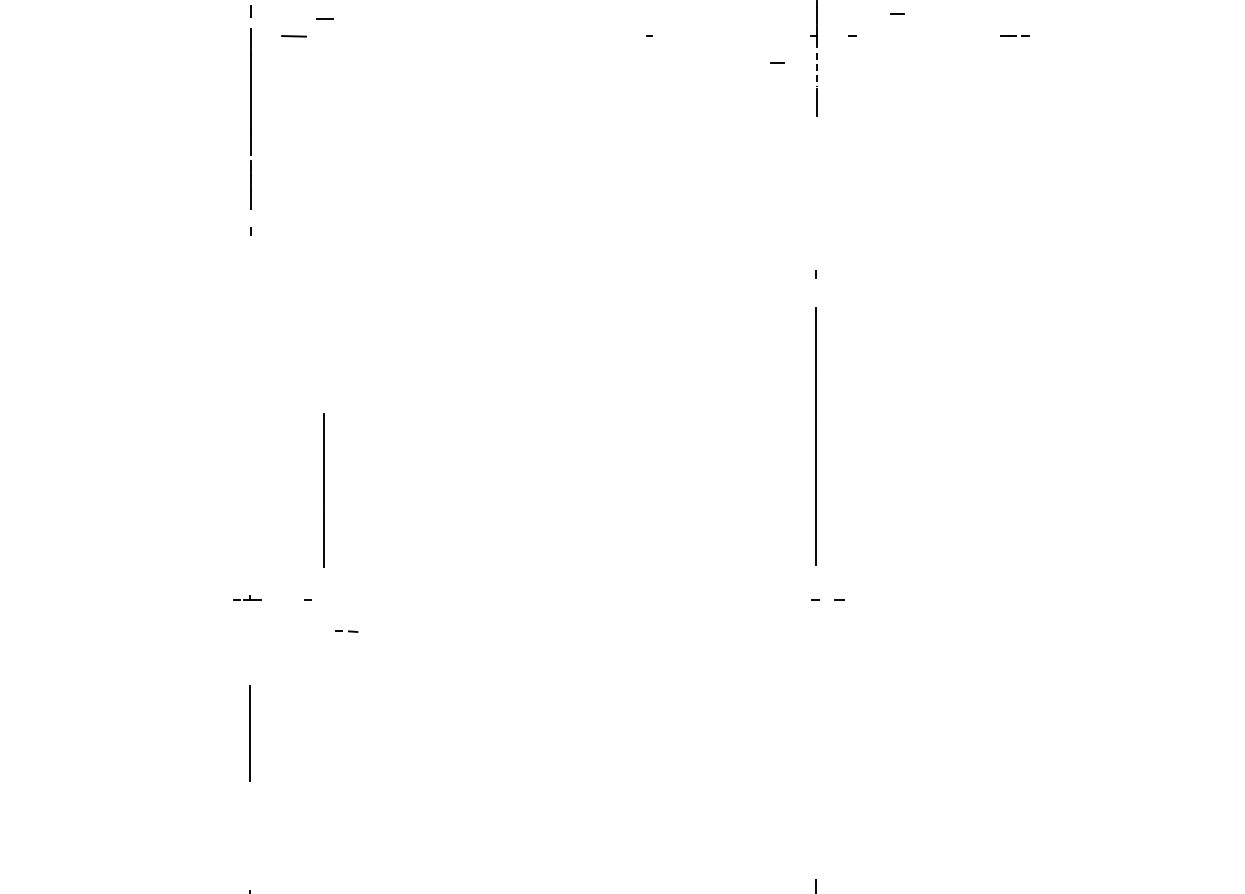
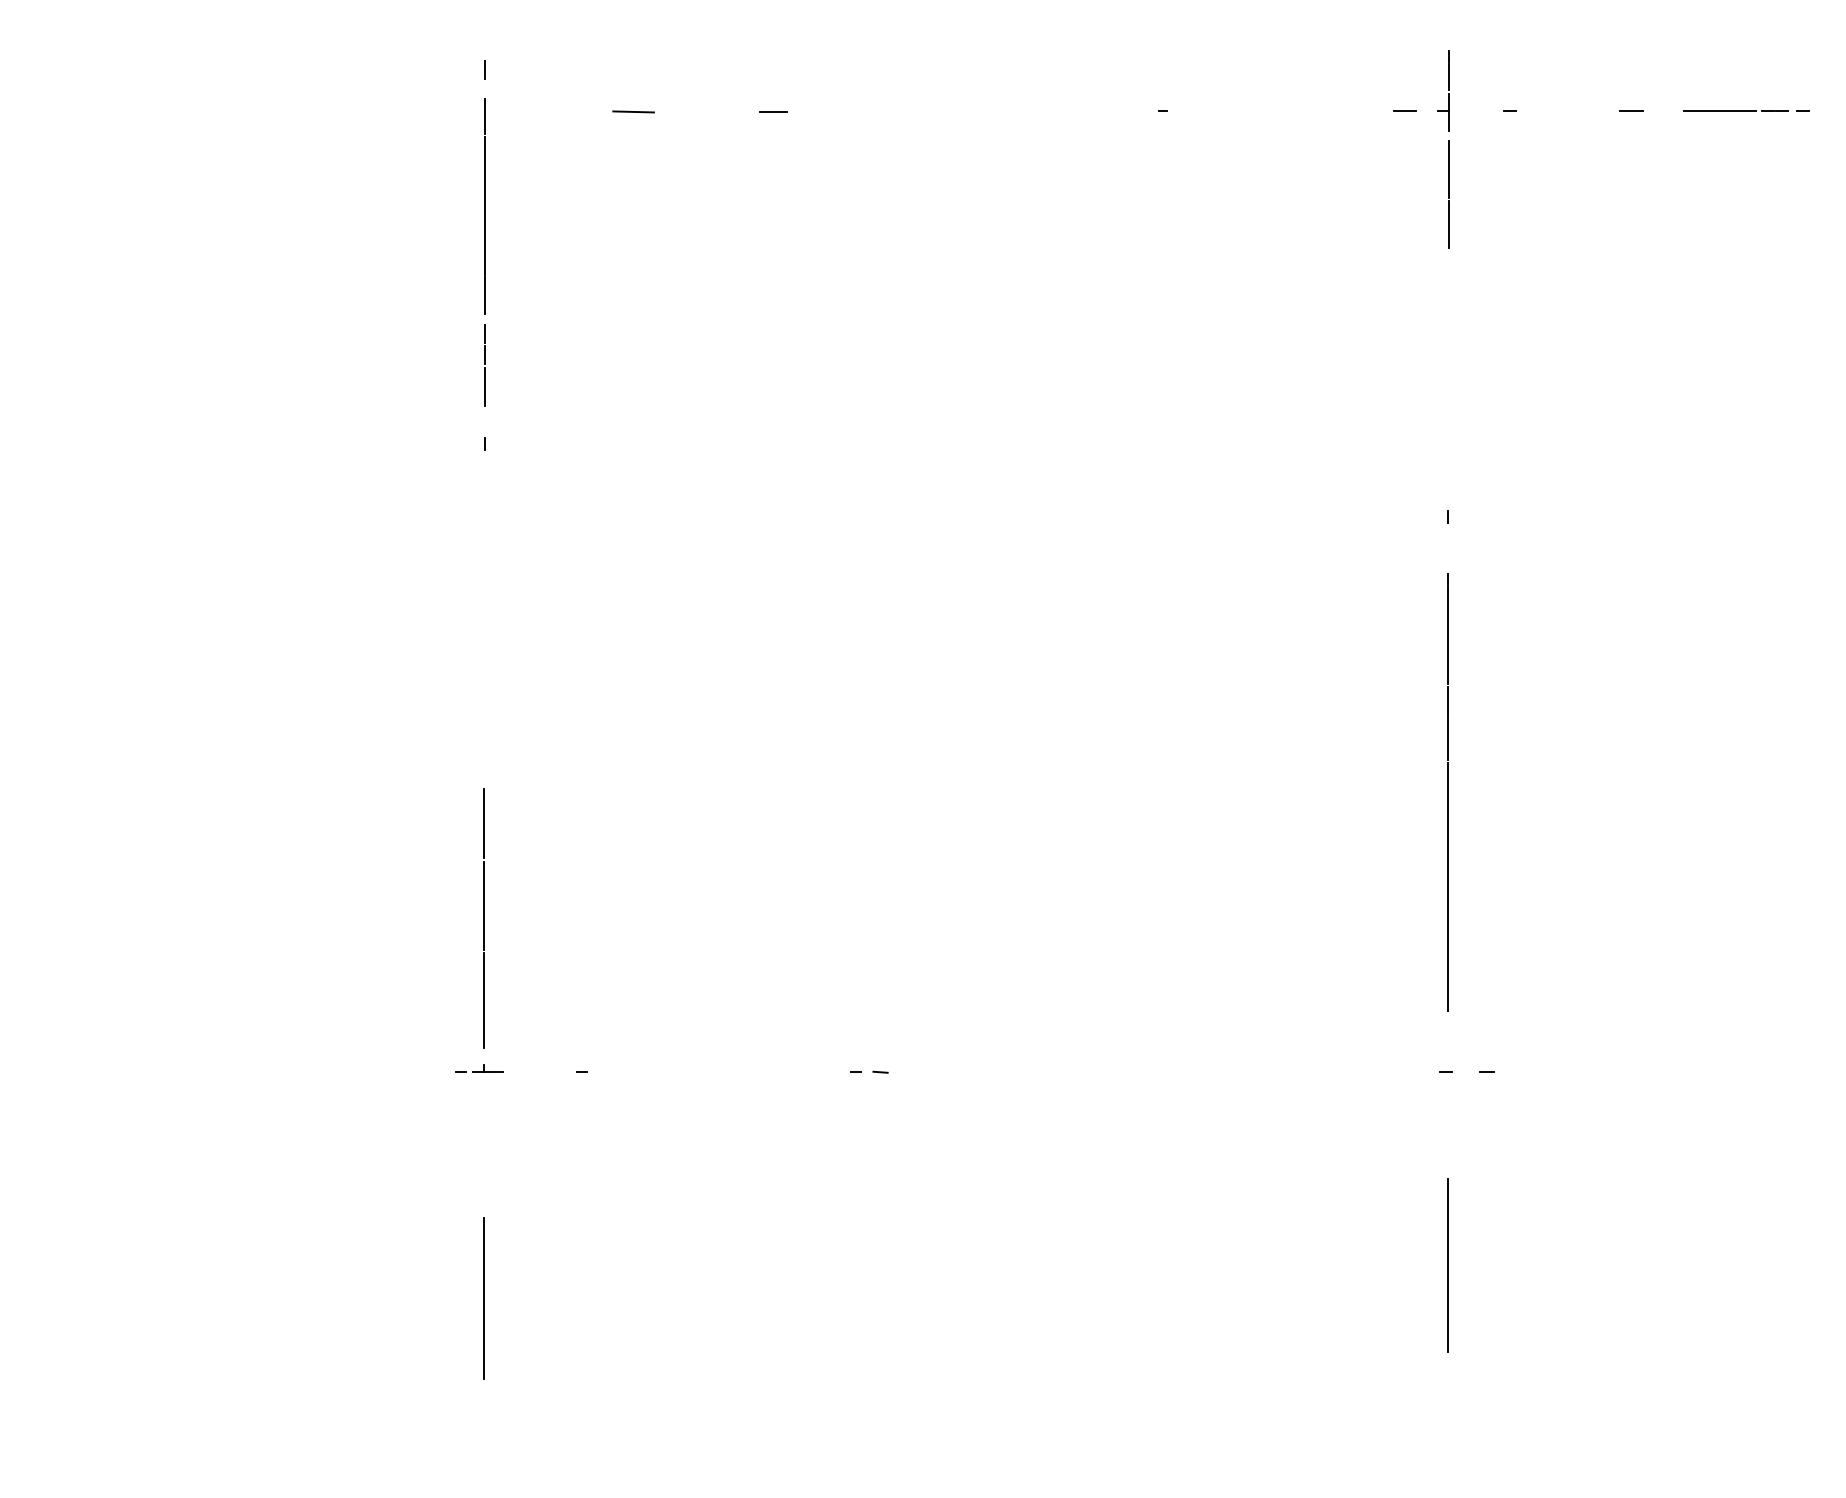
line: (897, 13) -> (1631, 110), moved
line: (324, 18) -> (772, 112), moved
line: (293, 36) -> (632, 112), moved
line: (976, 36) -> (1720, 112), added
line: (777, 62) -> (1405, 110), moved
line: (816, 70) -> (1447, 170), dashed -> solid
line: (323, 490) -> (482, 918), moved
part: (346, 631) -> (869, 1071), moved
line: (815, 714) -> (1446, 1265), added

